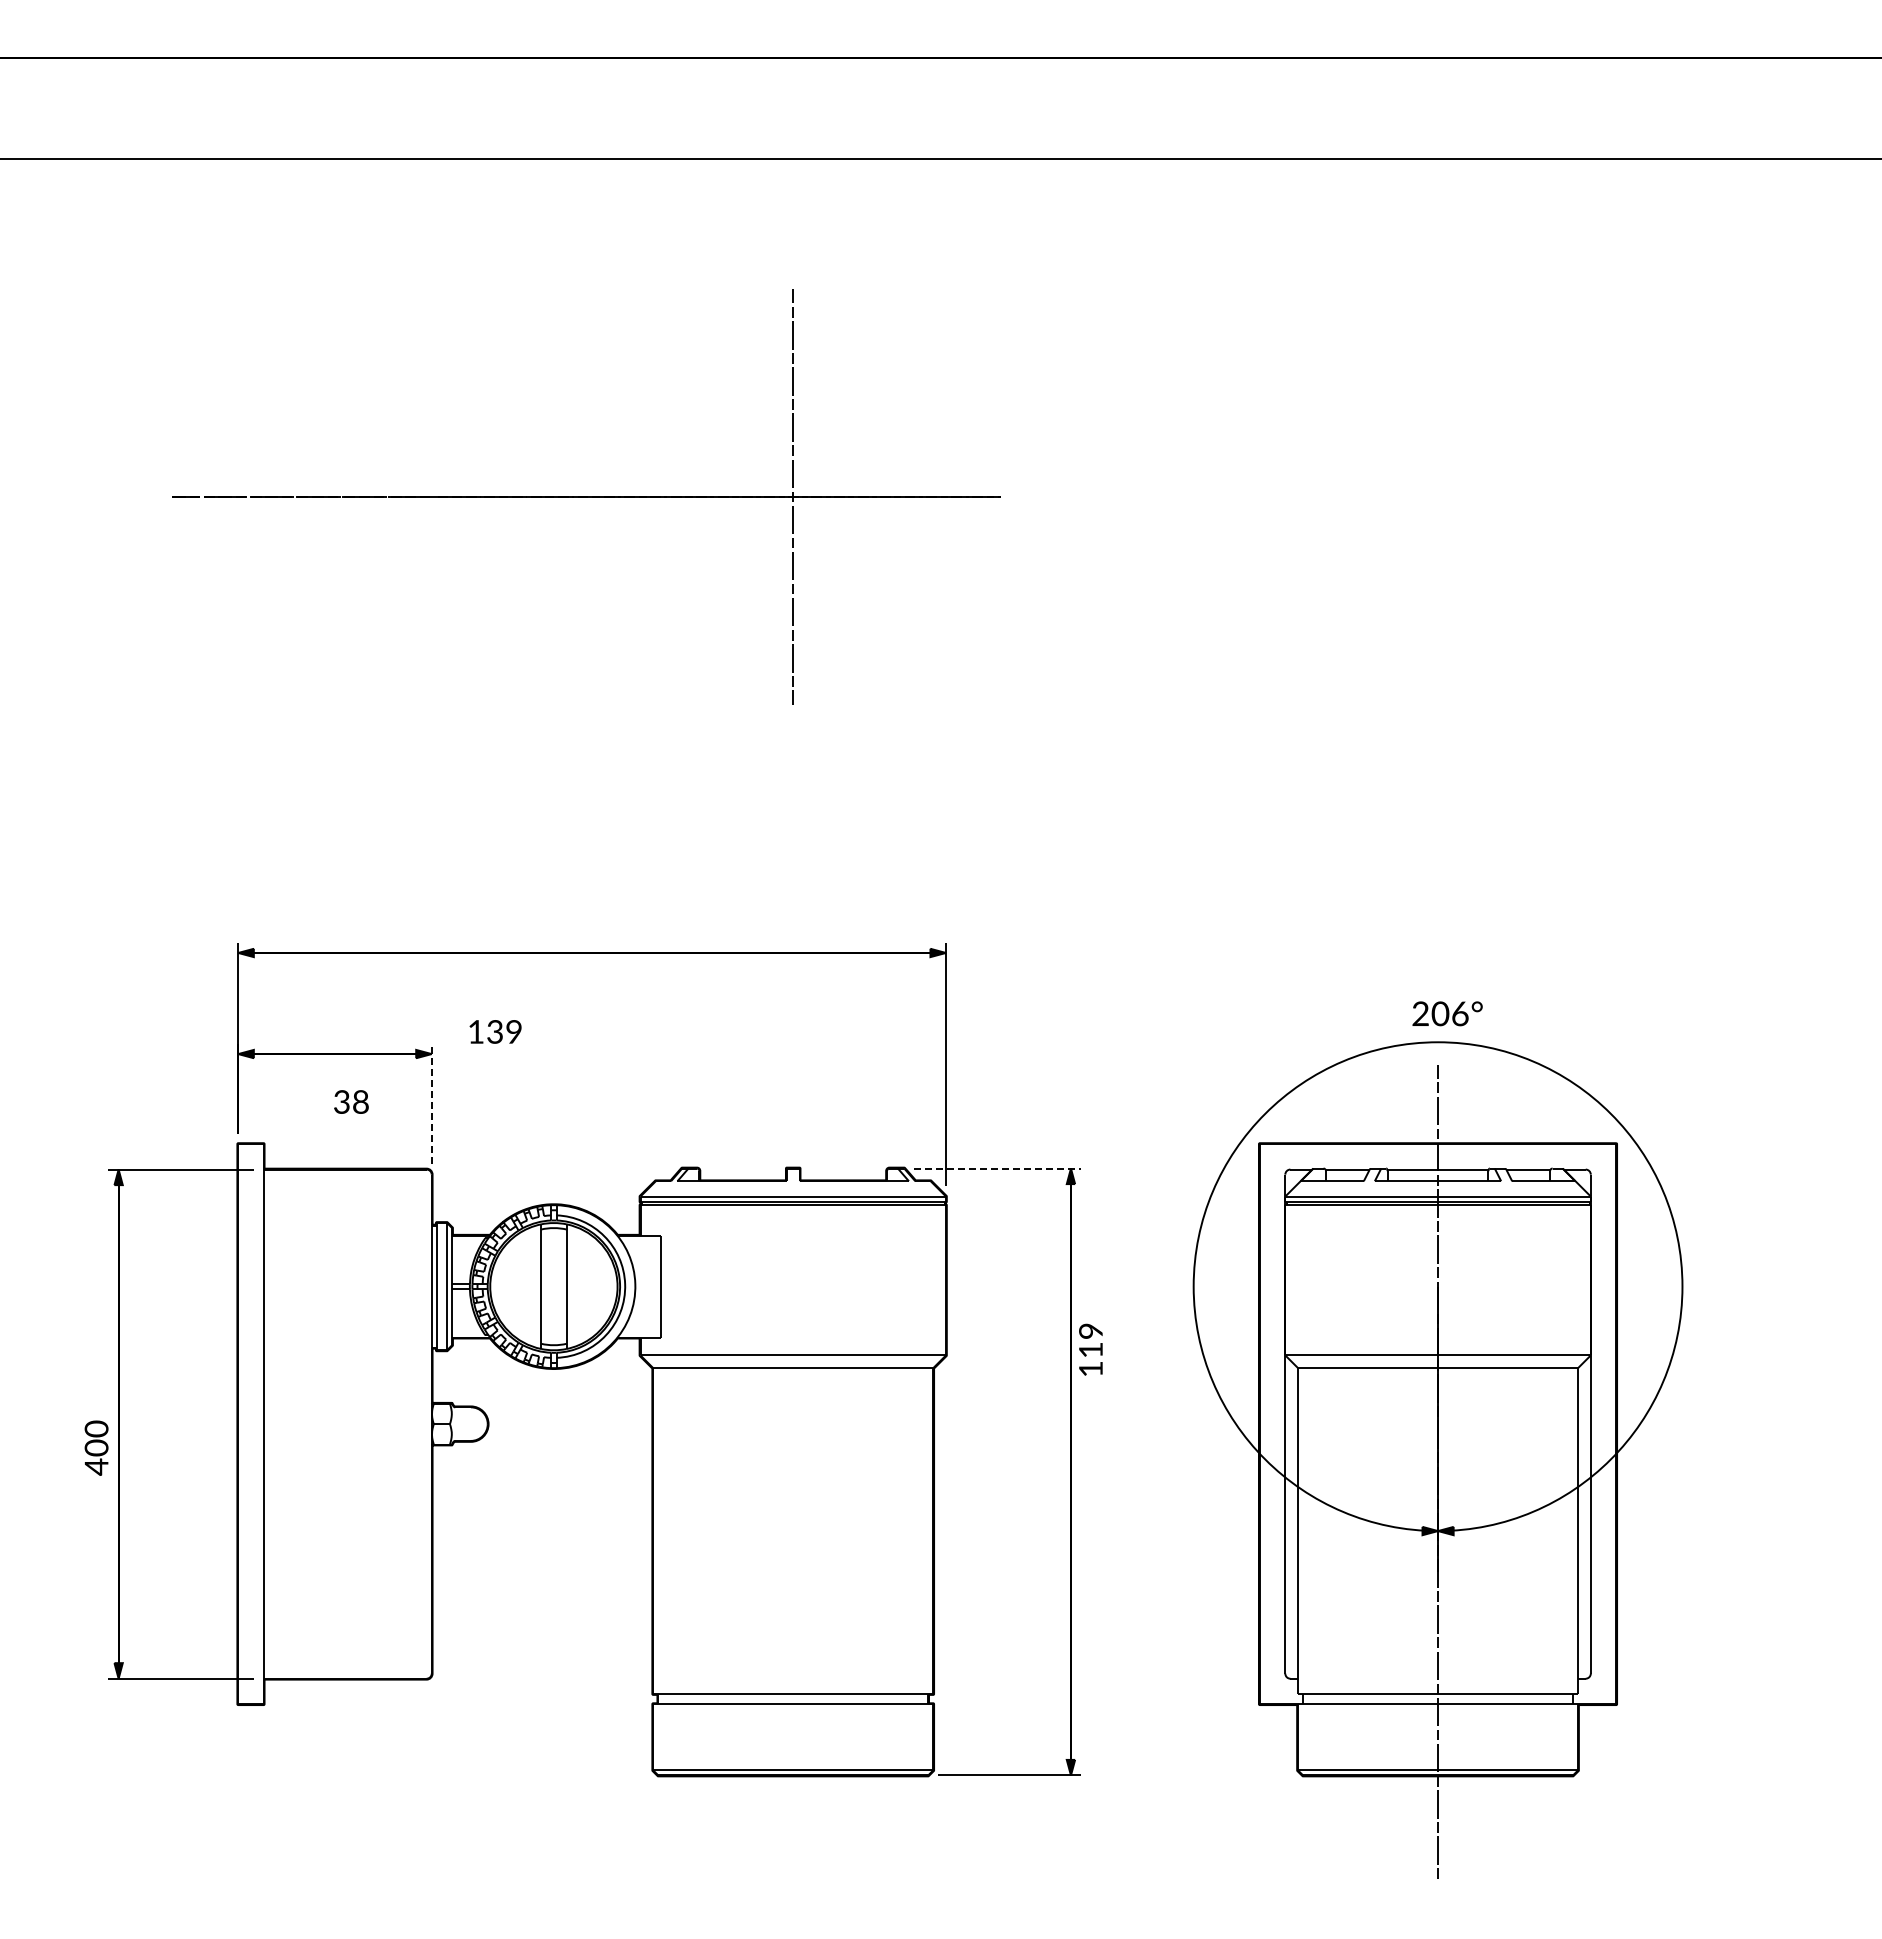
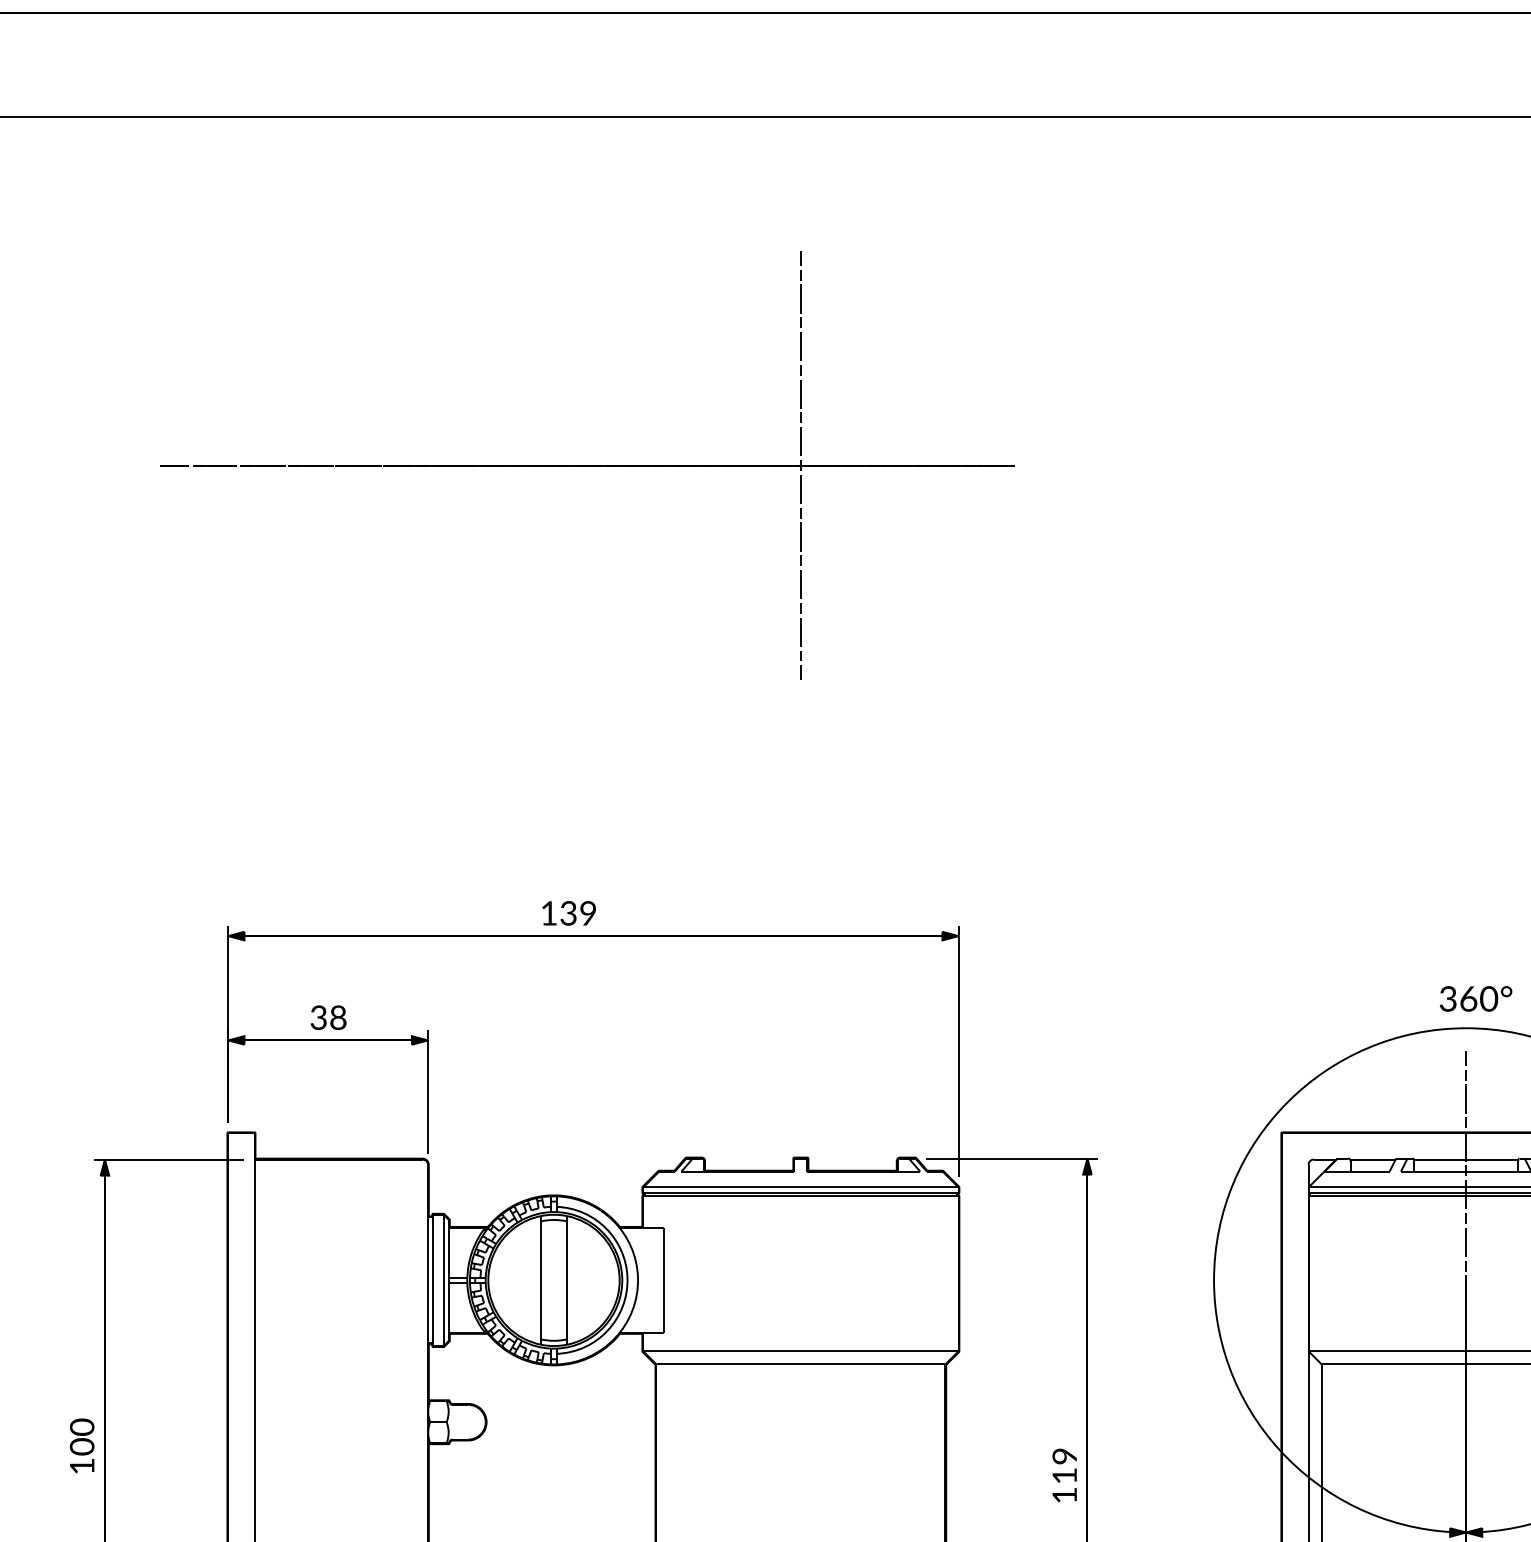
text: (1440, 1013) -> (1468, 998), 206° -> 360°
text: (495, 1031) -> (569, 912), moved
text: (351, 1101) -> (328, 1017), moved
line: (431, 1103) -> (427, 1091), dashed -> solid
line: (998, 1168) -> (1012, 1158), dashed -> solid
text: (1090, 1349) -> (1064, 1475), moved
text: (96, 1466) -> (82, 1465), 400 -> 100

